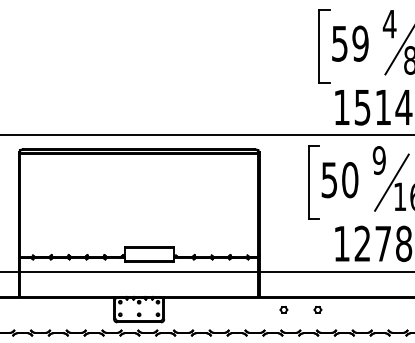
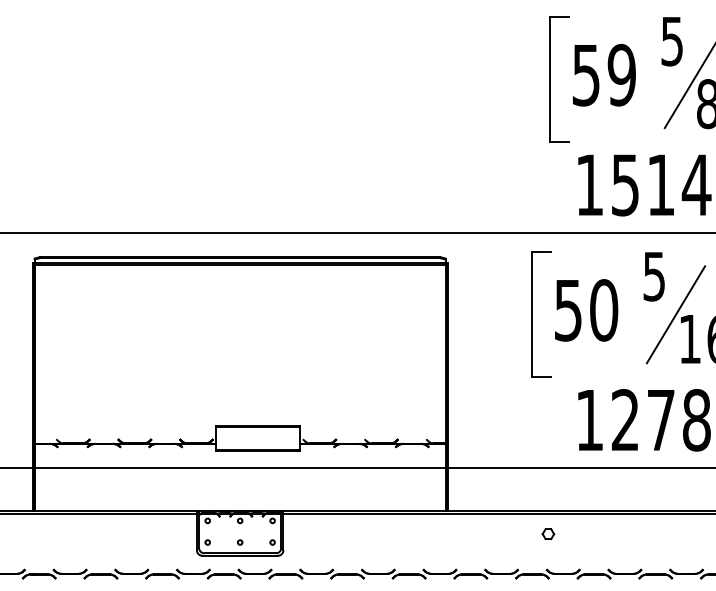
text: (389, 24) -> (671, 42), 4 -> 5
text: (378, 160) -> (652, 276), 9 -> 5
part: (283, 309) -> (489, 533), removed

